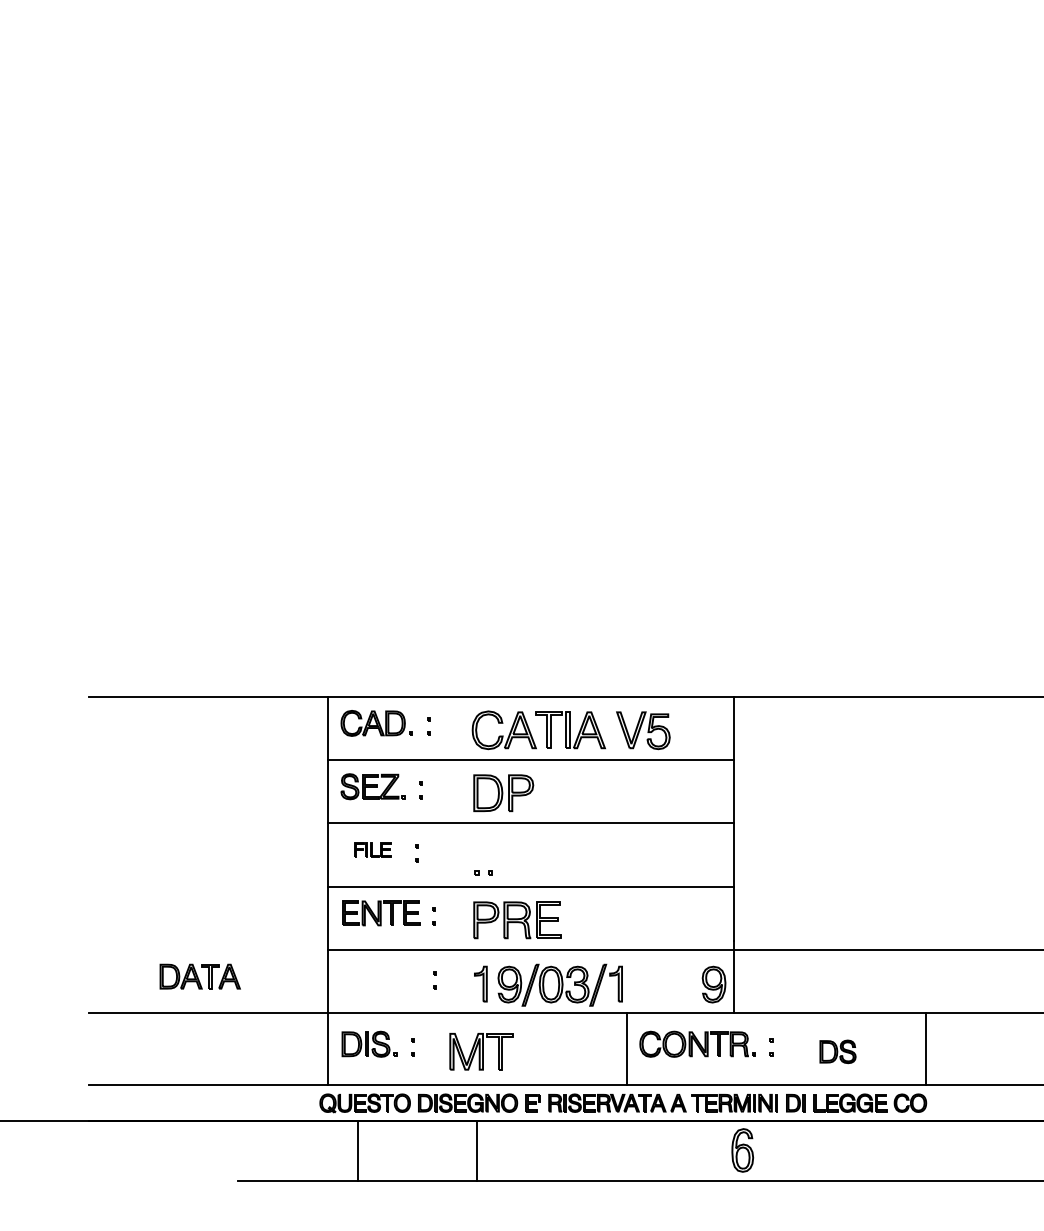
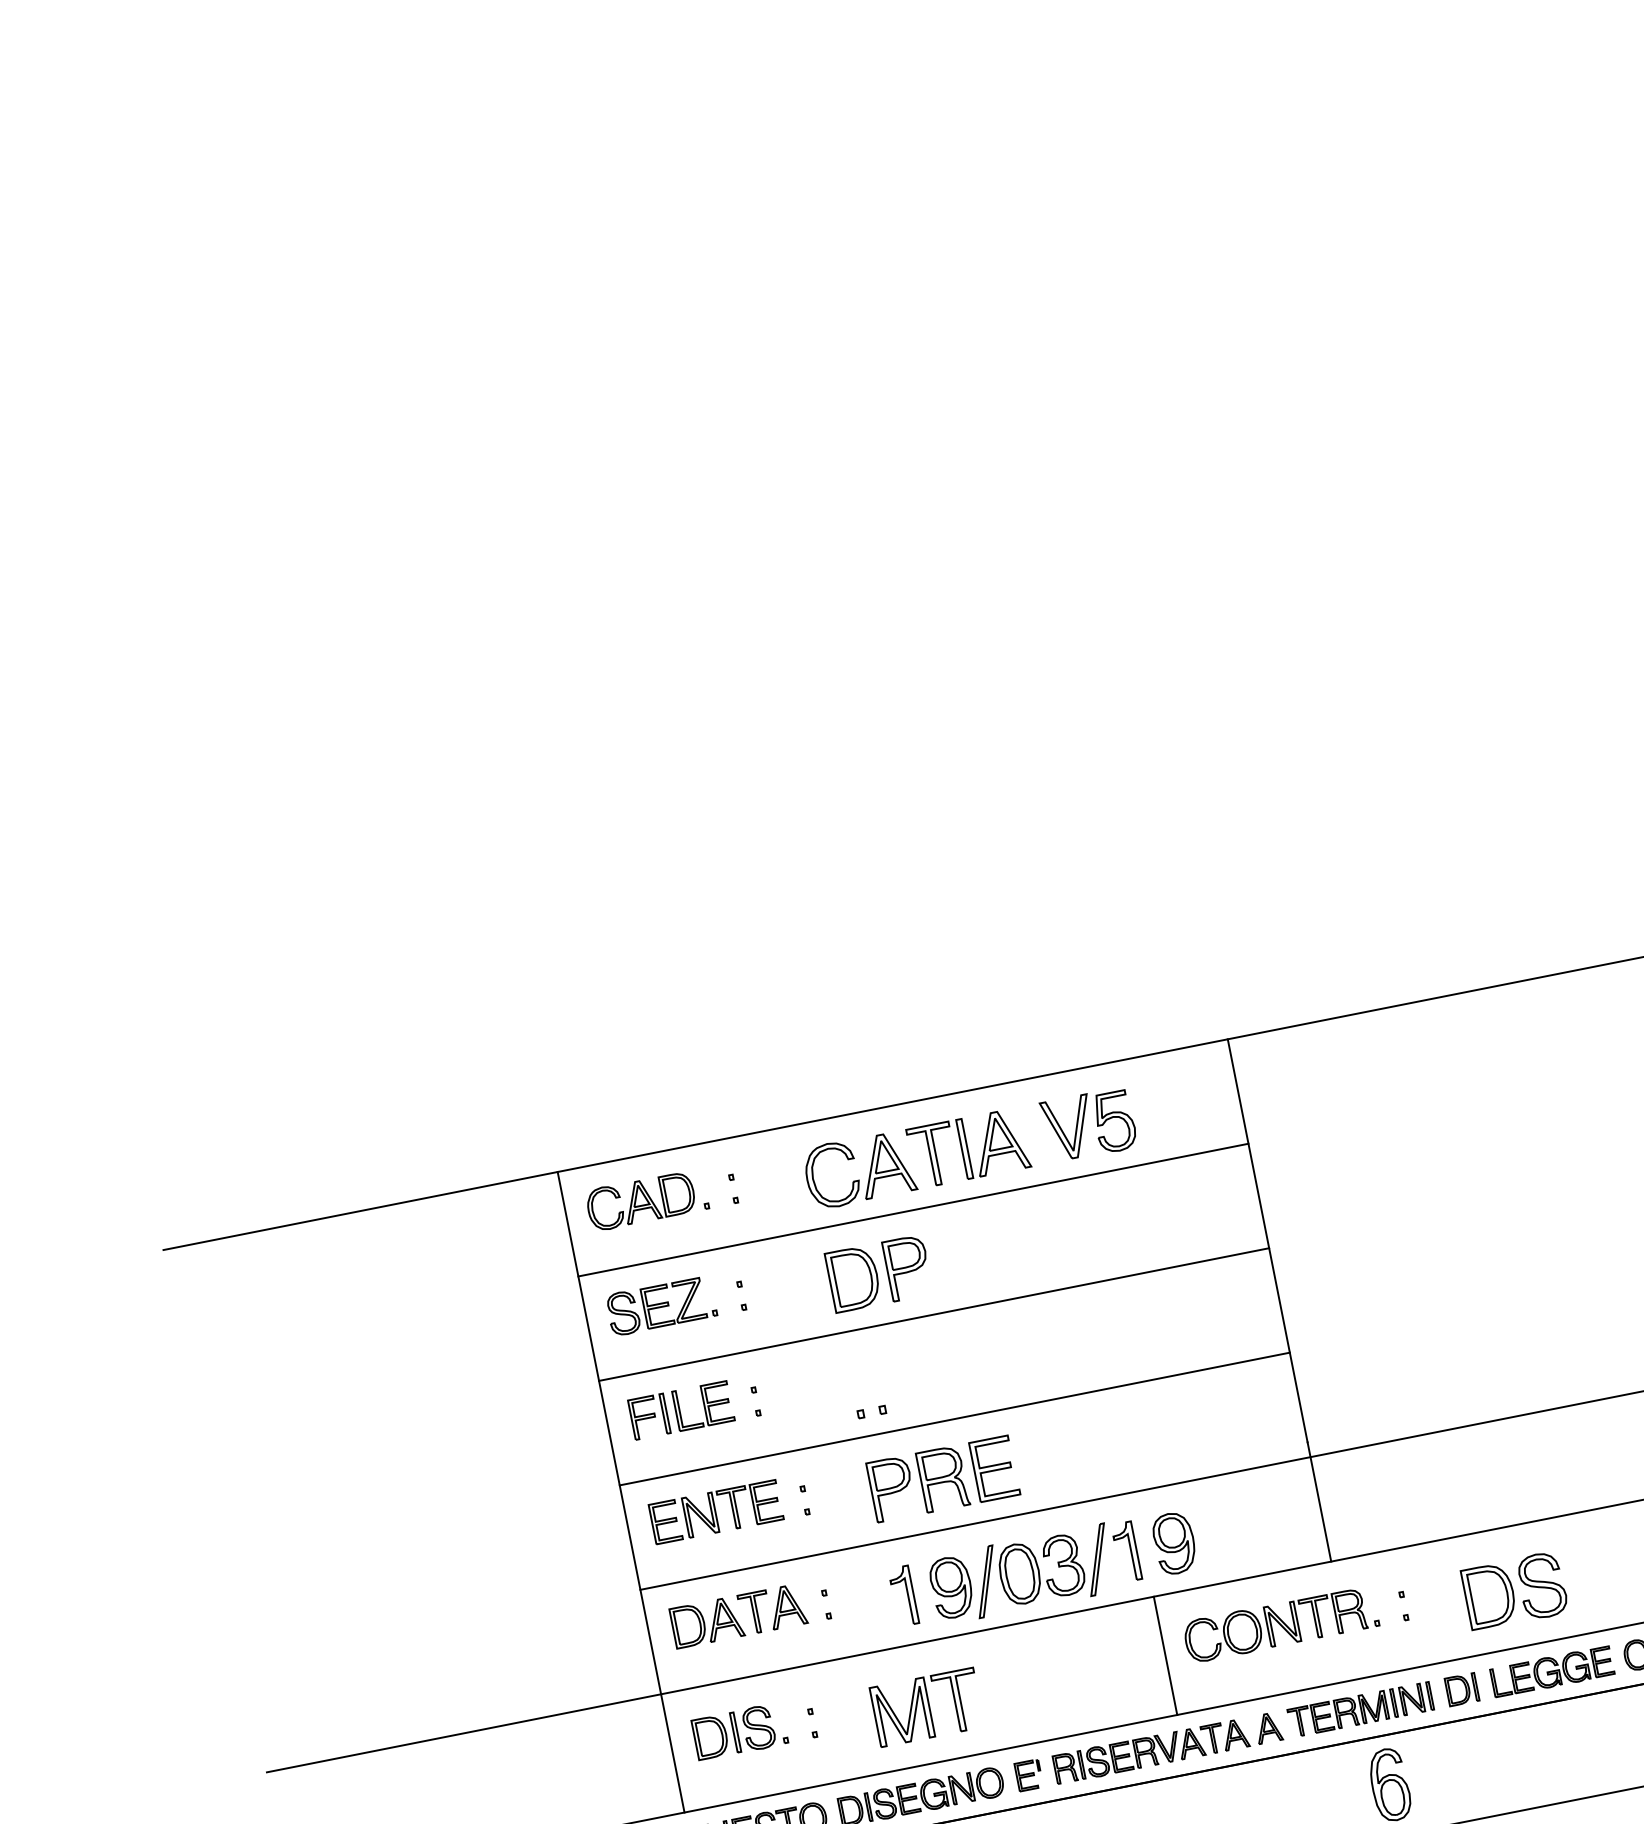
part: (372, 849) -> (681, 1409), size x1.67
part: (199, 976) -> (737, 1616), moved
part: (713, 984) -> (1173, 1543), moved
part: (837, 1051) -> (1513, 1590), size x1.67

